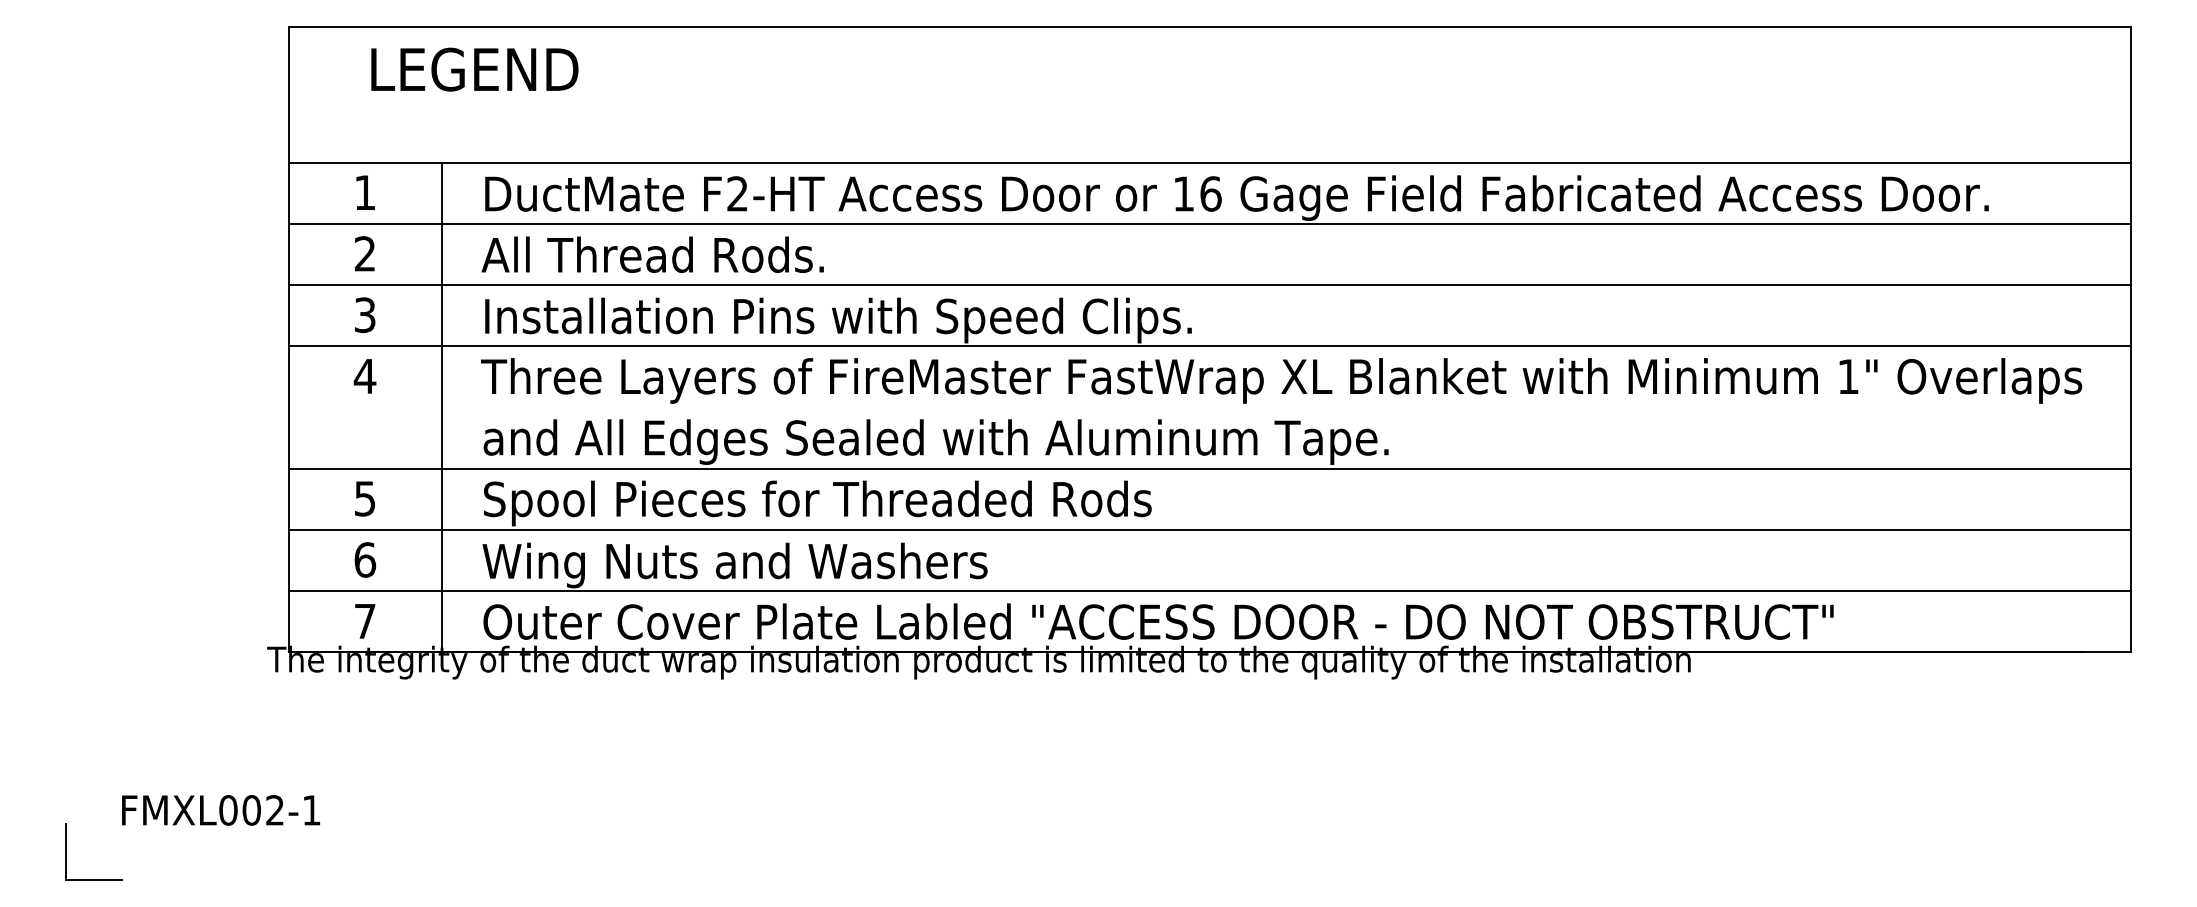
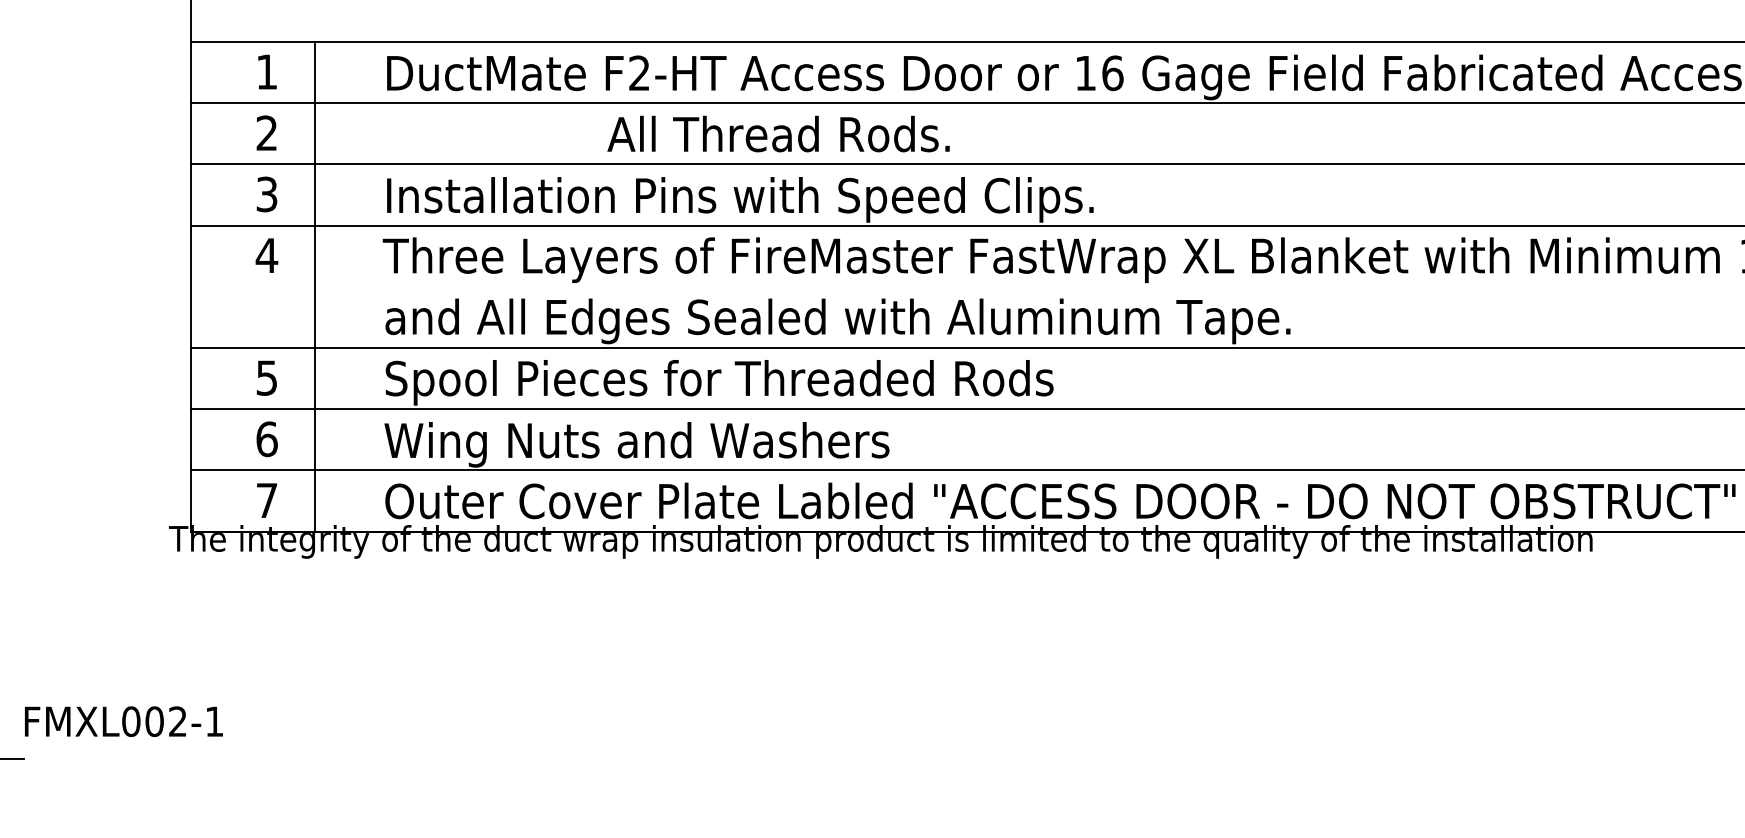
text: (652, 254) -> (778, 133), moved
line: (441, 407) -> (314, 286), moved
text: (221, 810) -> (124, 721), moved

